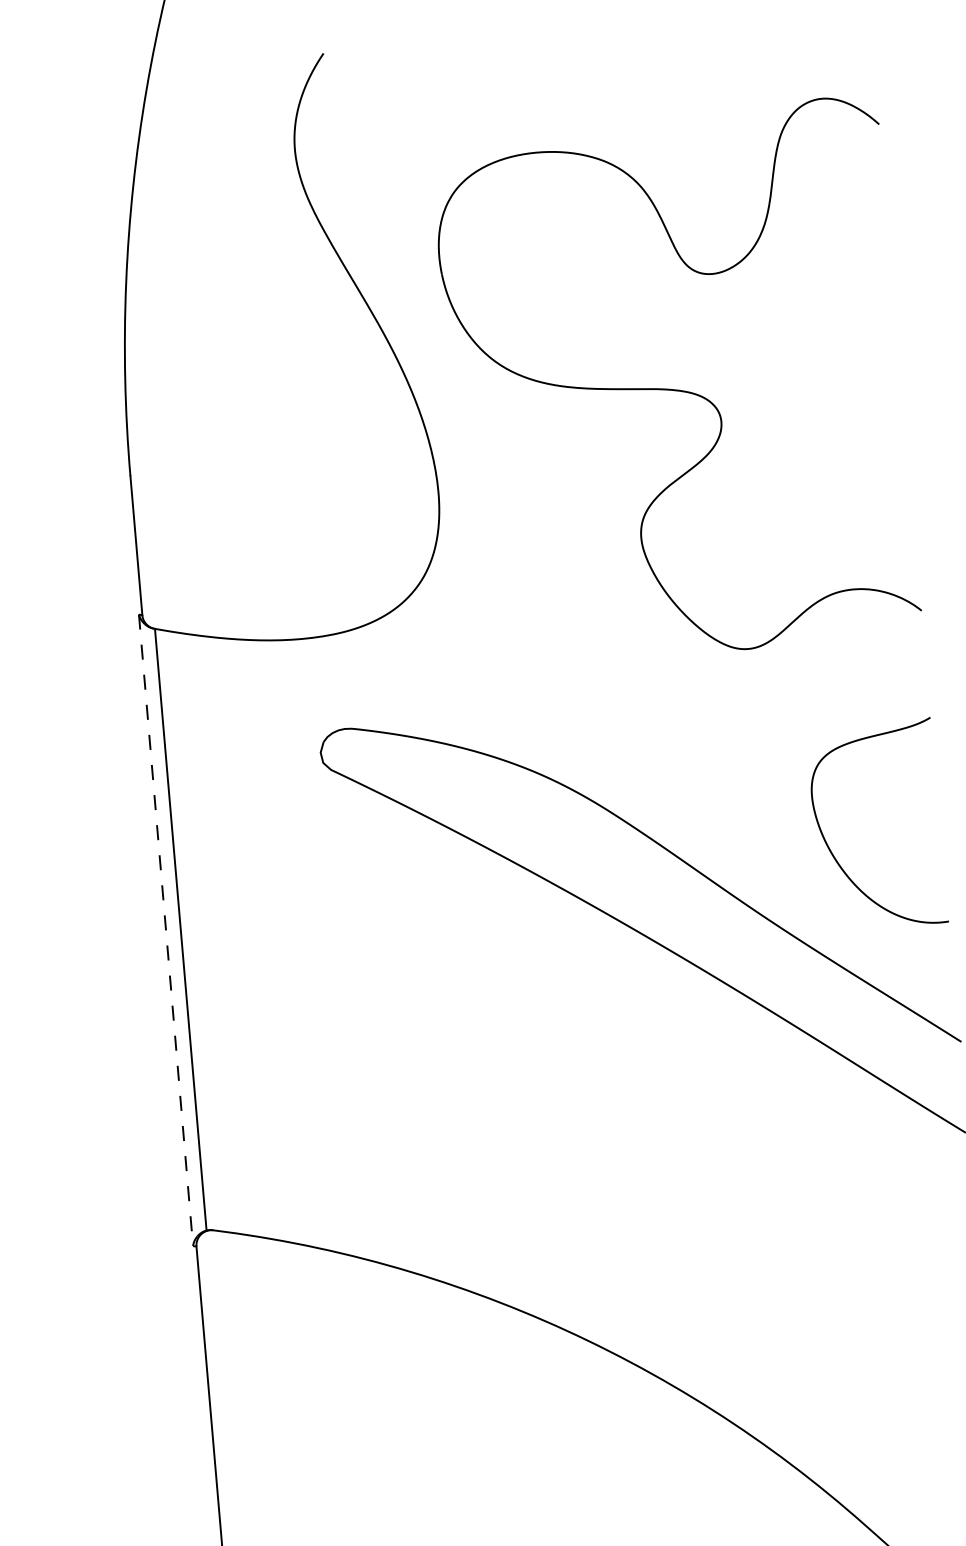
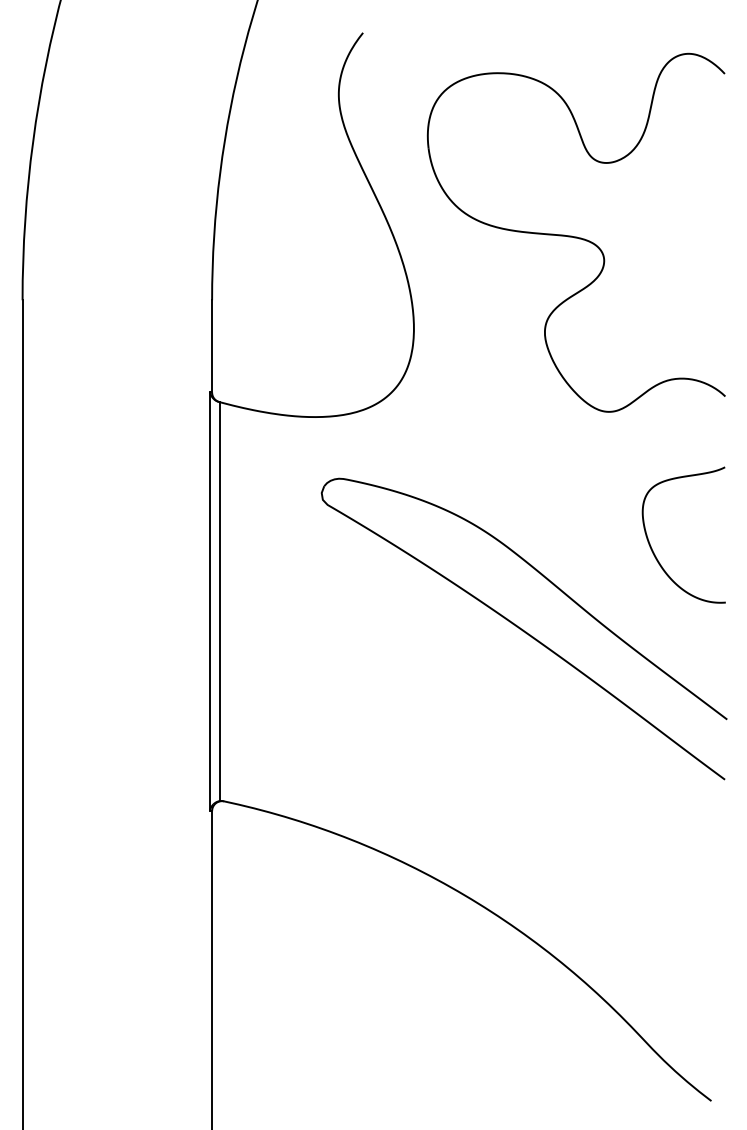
part: (674, 382) -> (575, 232), moved
curve: (833, 852) -> (653, 550), moved
line: (165, 930) -> (209, 601), dashed -> solid

